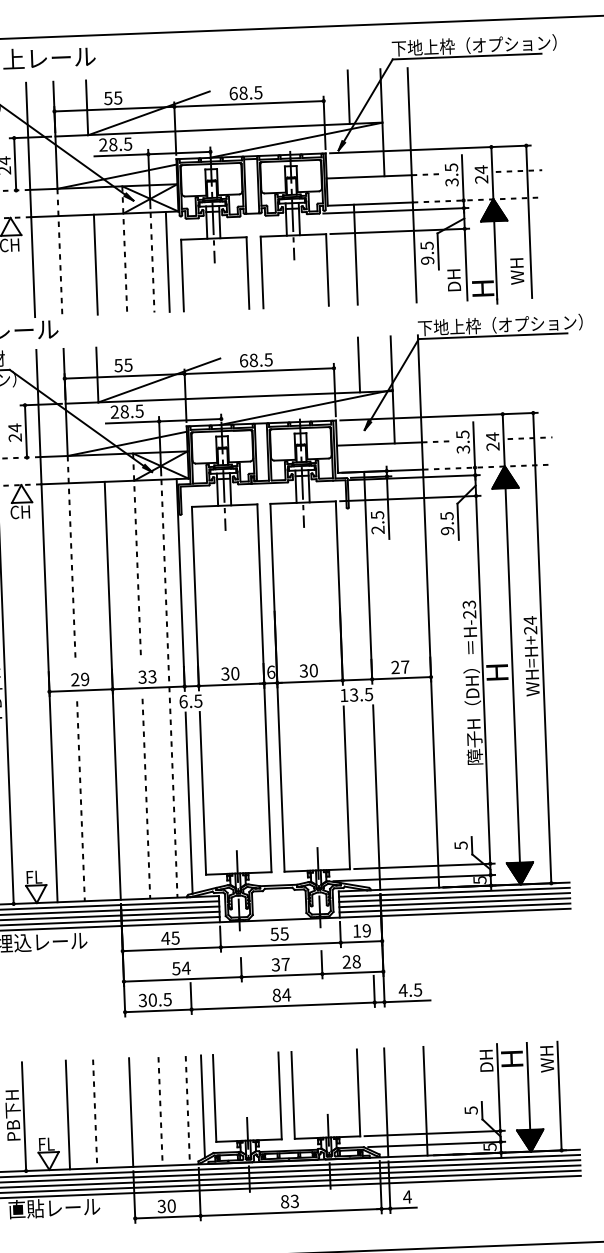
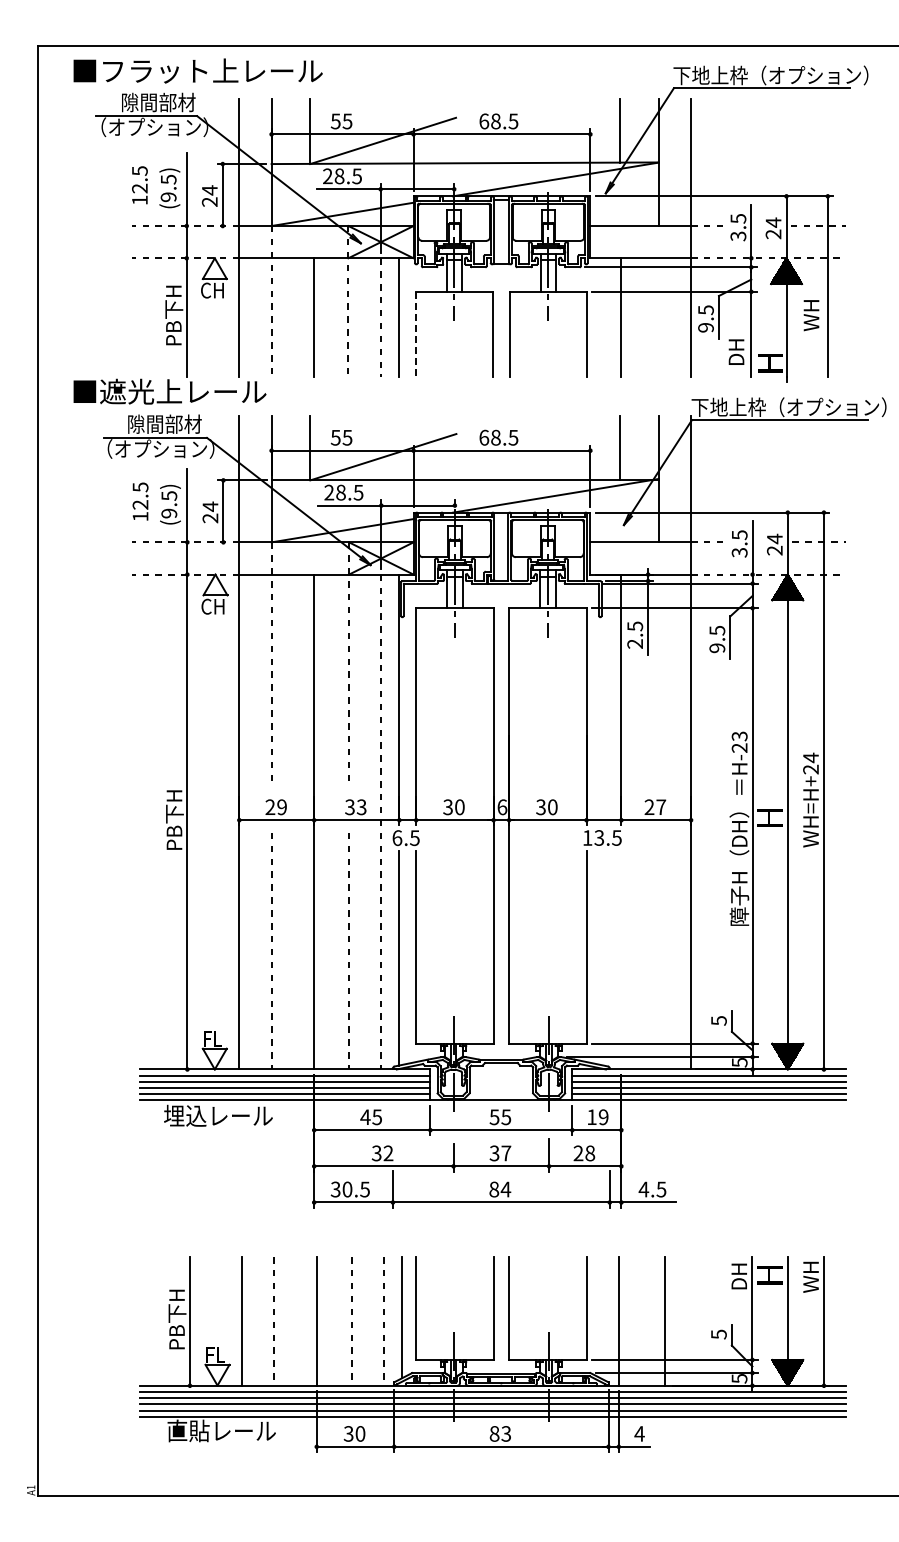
text: (517, 271) -> (811, 315), moved
line: (182, 275) -> (415, 334), solid -> dashed
line: (376, 797) -> (621, 960), removed
text: (181, 968) -> (382, 1153), 54 -> 32

